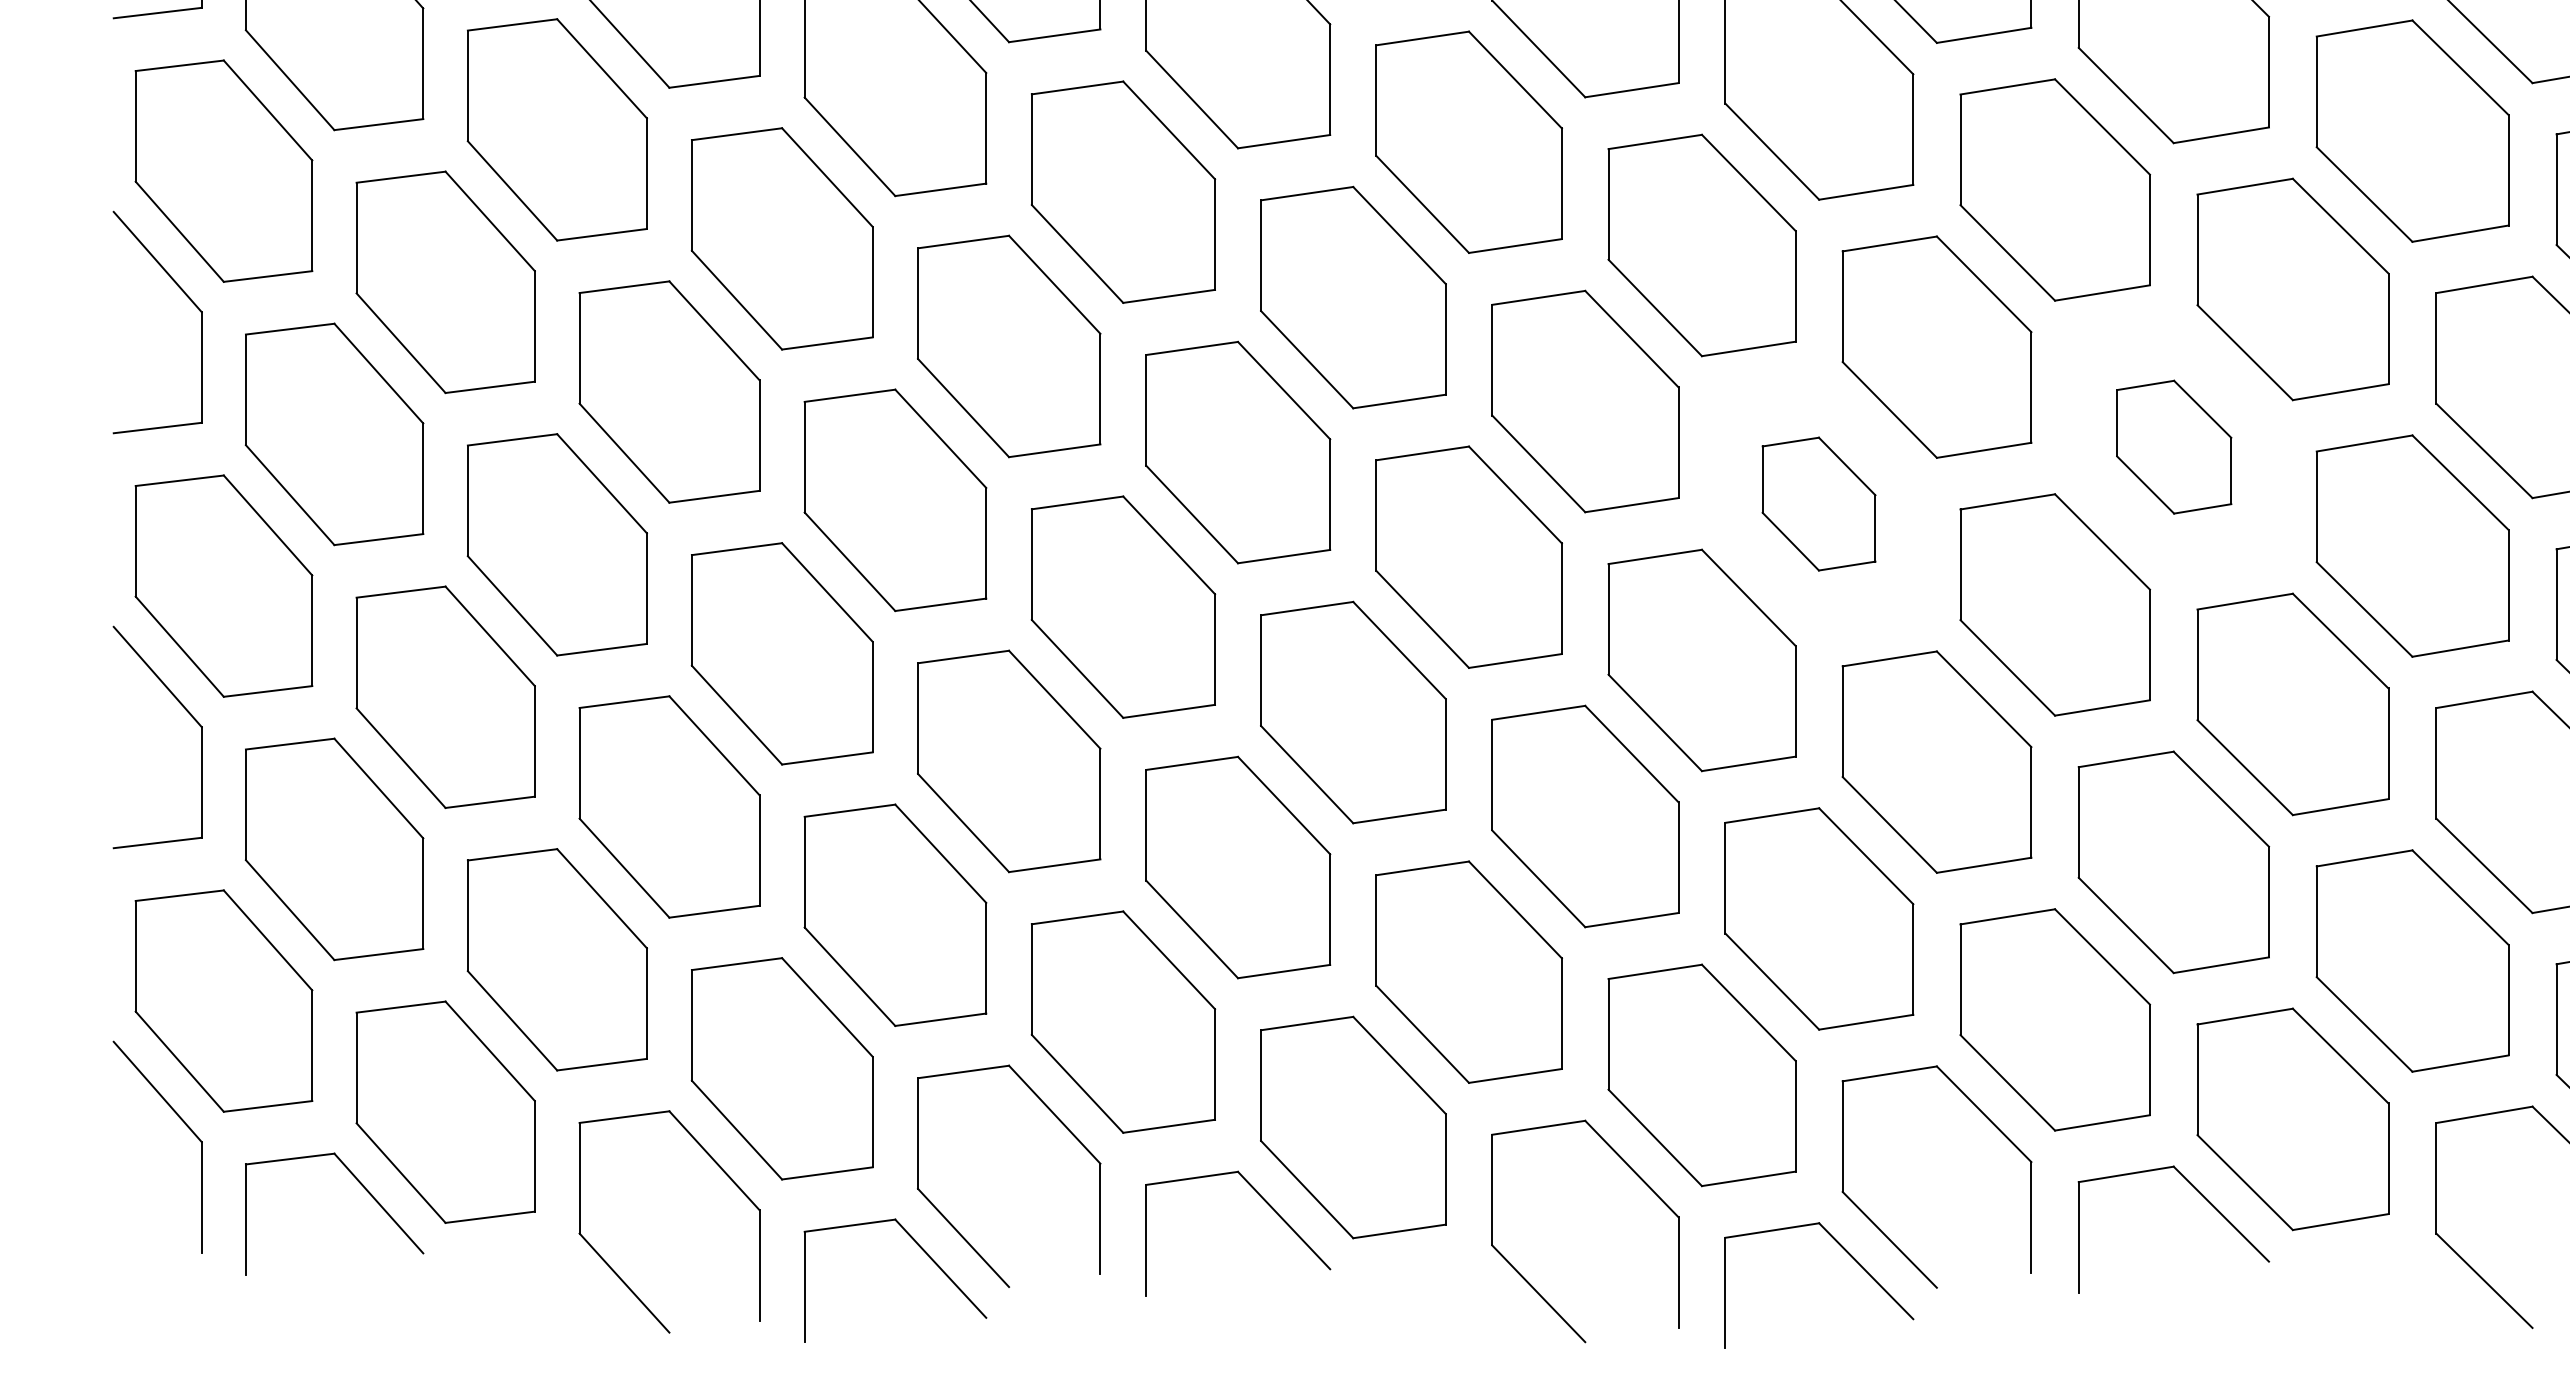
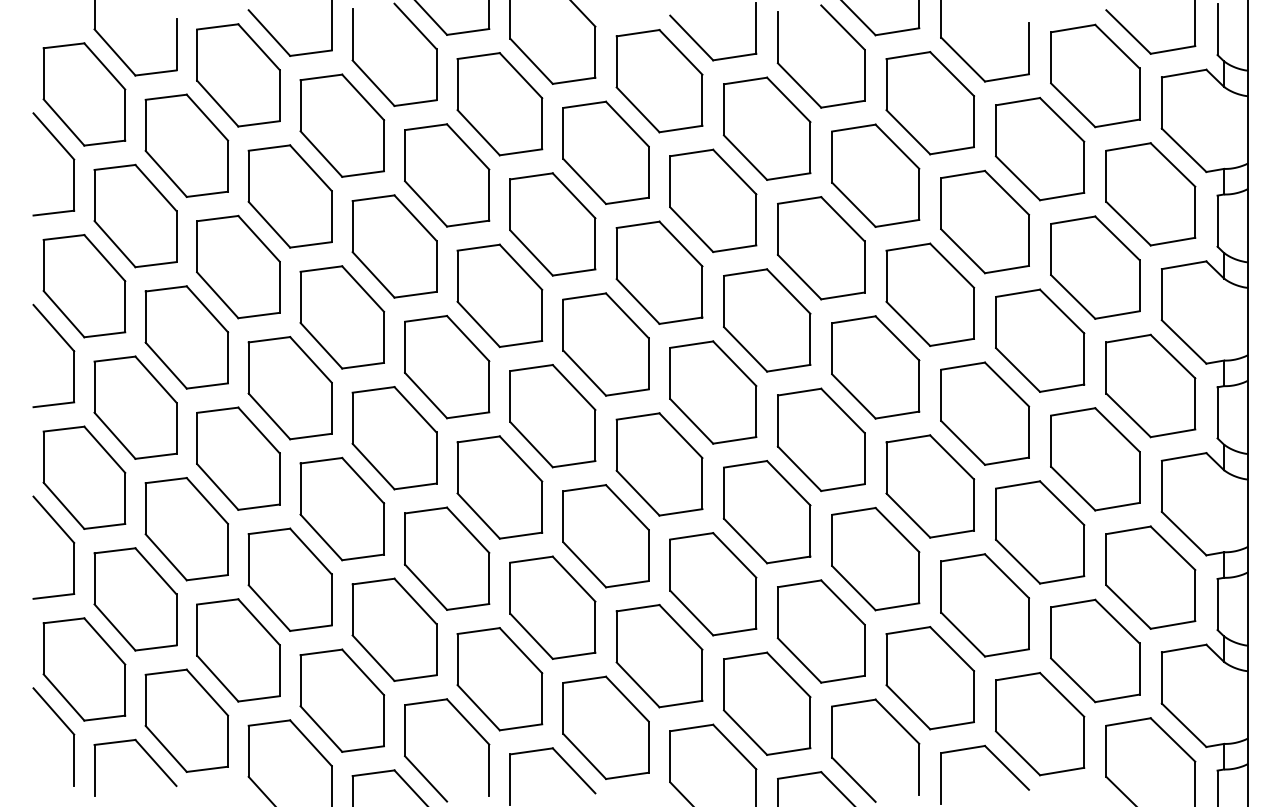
part: (2174, 446) -> (985, 413), size x1.67
part: (1817, 503) -> (820, 439), size x1.67

